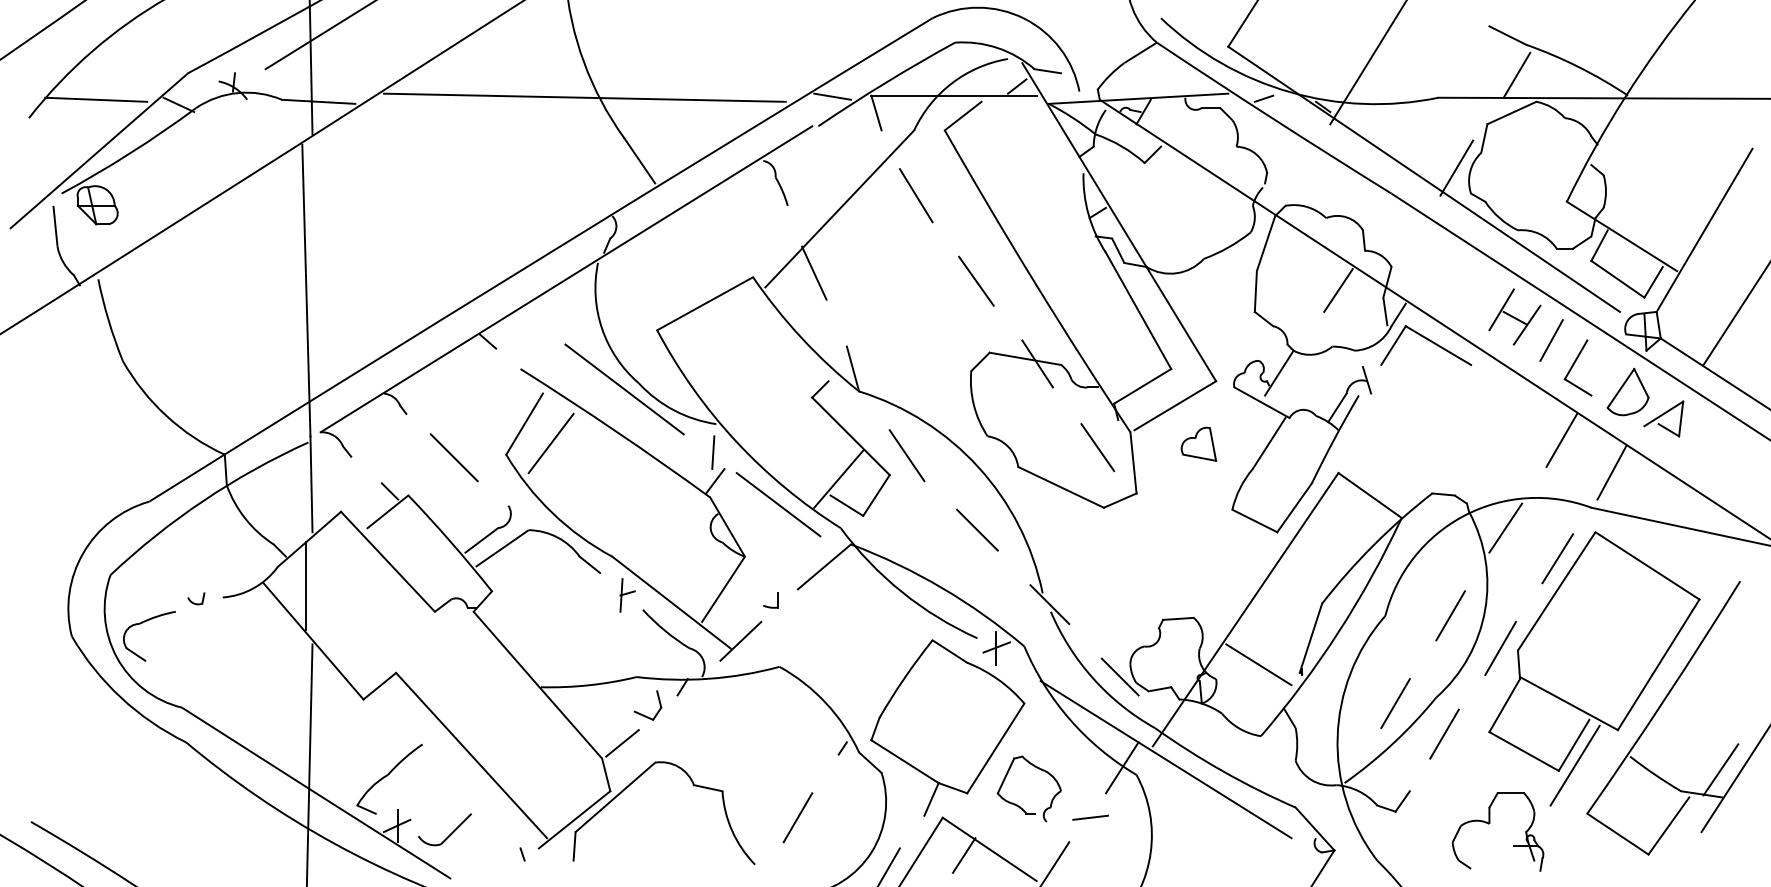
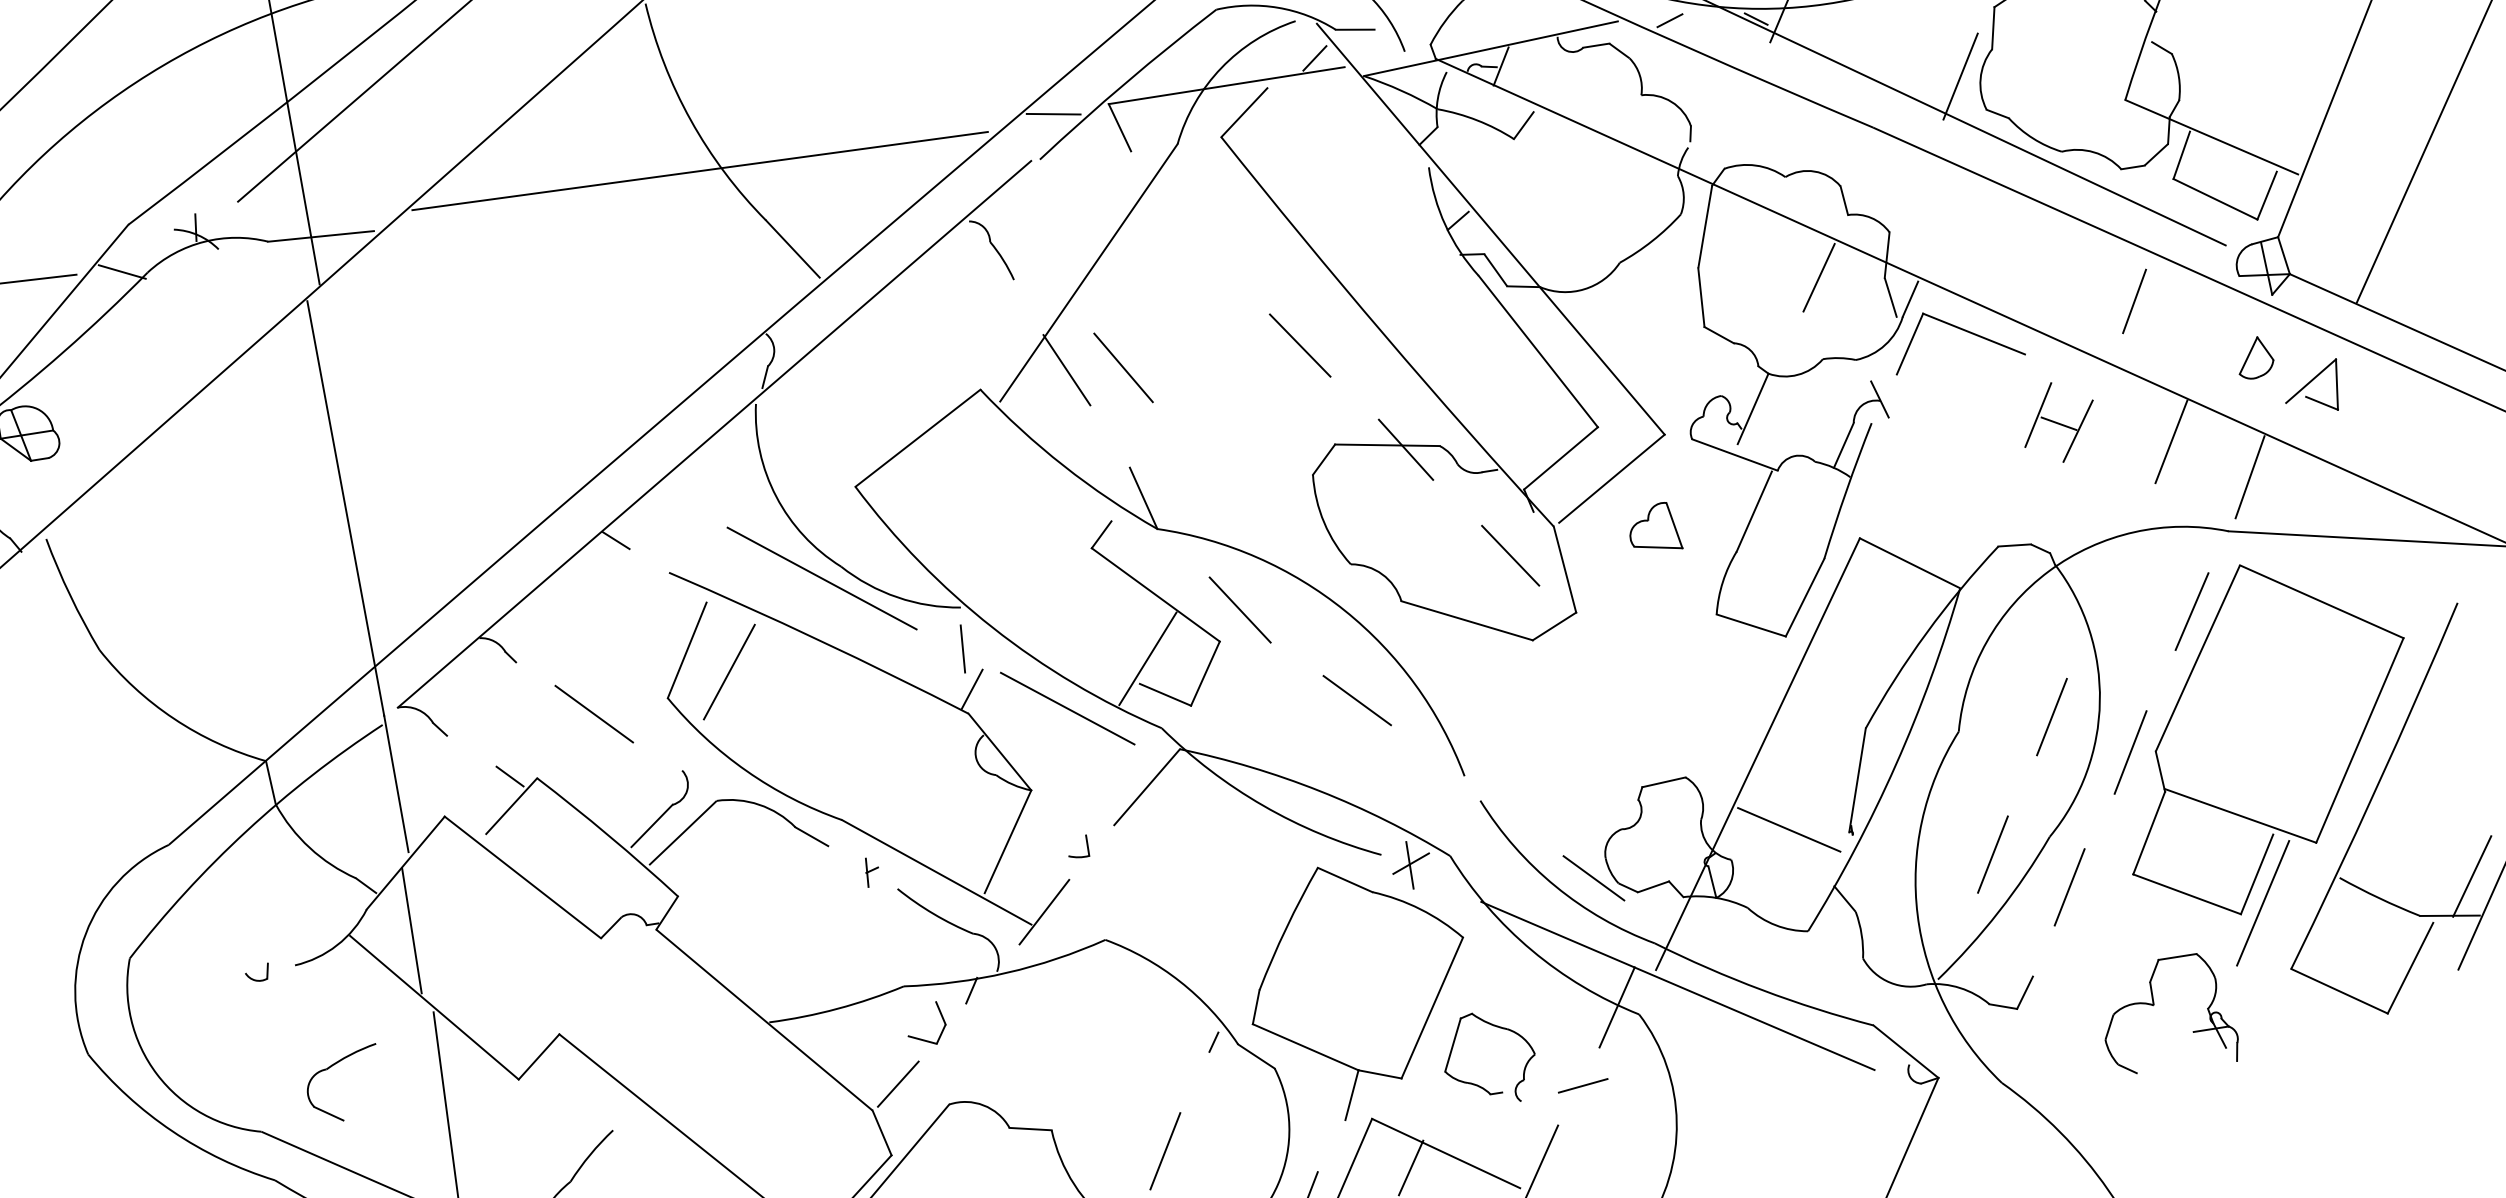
line: (916, 195) -> (1123, 367), moved
part: (1514, 316) -> (2058, 421), moved
part: (1577, 367) -> (2177, 334), removed
part: (1627, 391) -> (2254, 357), size x0.6
line: (1505, 527) -> (2110, 578), removed
part: (627, 595) -> (872, 872), size x0.6
line: (1049, 604) -> (1476, 790), removed
part: (142, 623) -> (331, 1067), moved

